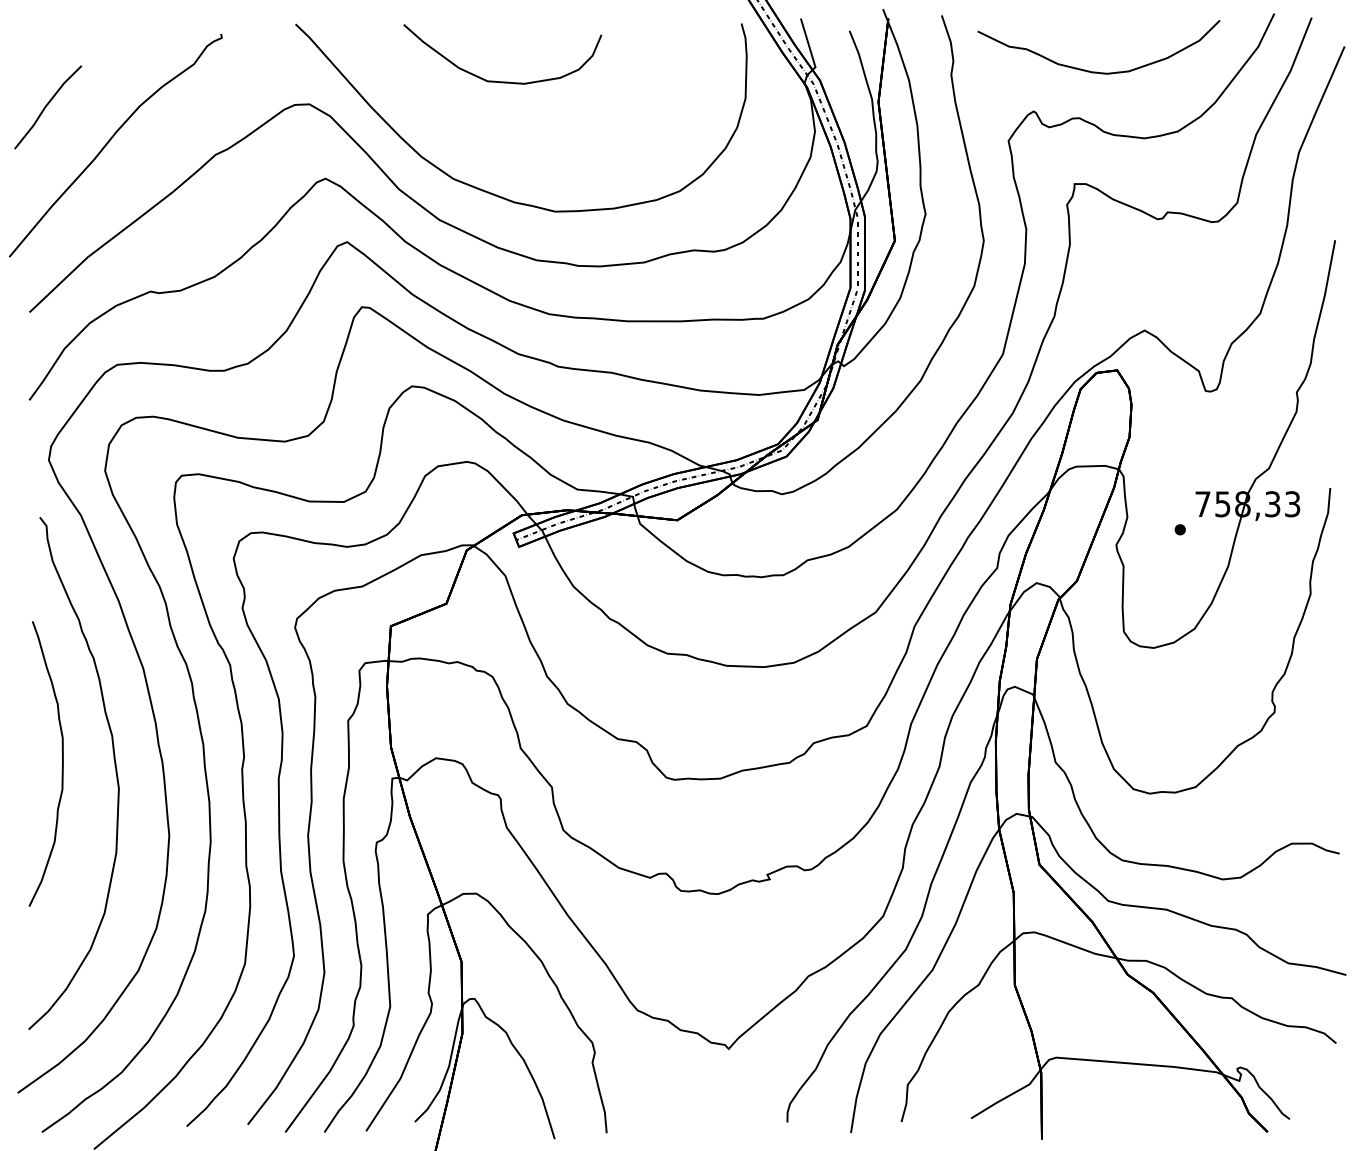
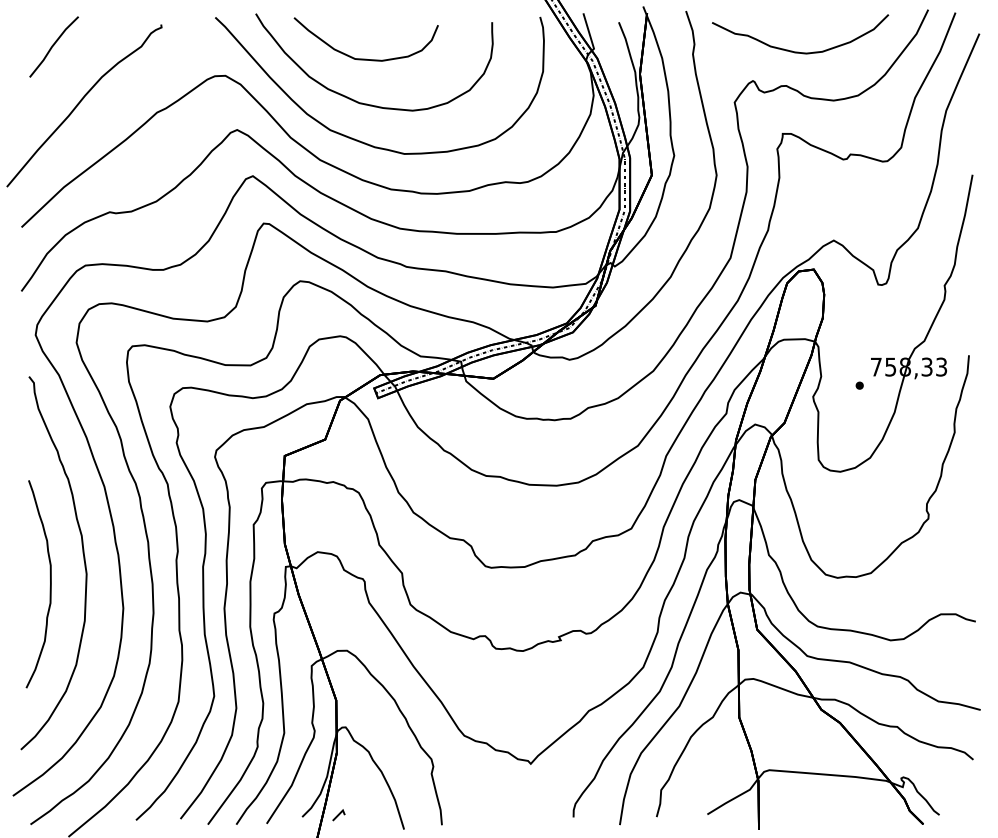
line: (47, 106) -> (53, 46), moved
curve: (504, 142) -> (367, 103), added
curve: (61, 768) -> (49, 587), moved
line: (464, 1119) -> (338, 815), added

